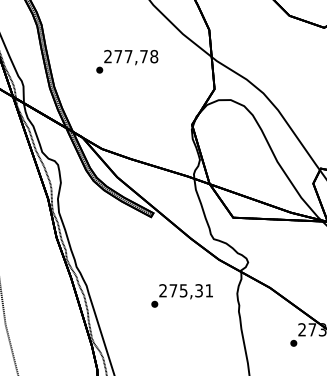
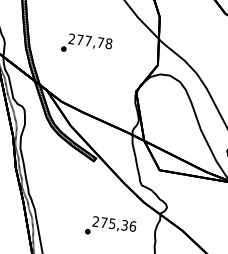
text: (127, 61) -> (87, 44), moved
text: (209, 290) -> (133, 226), 275,31 -> 275,36

